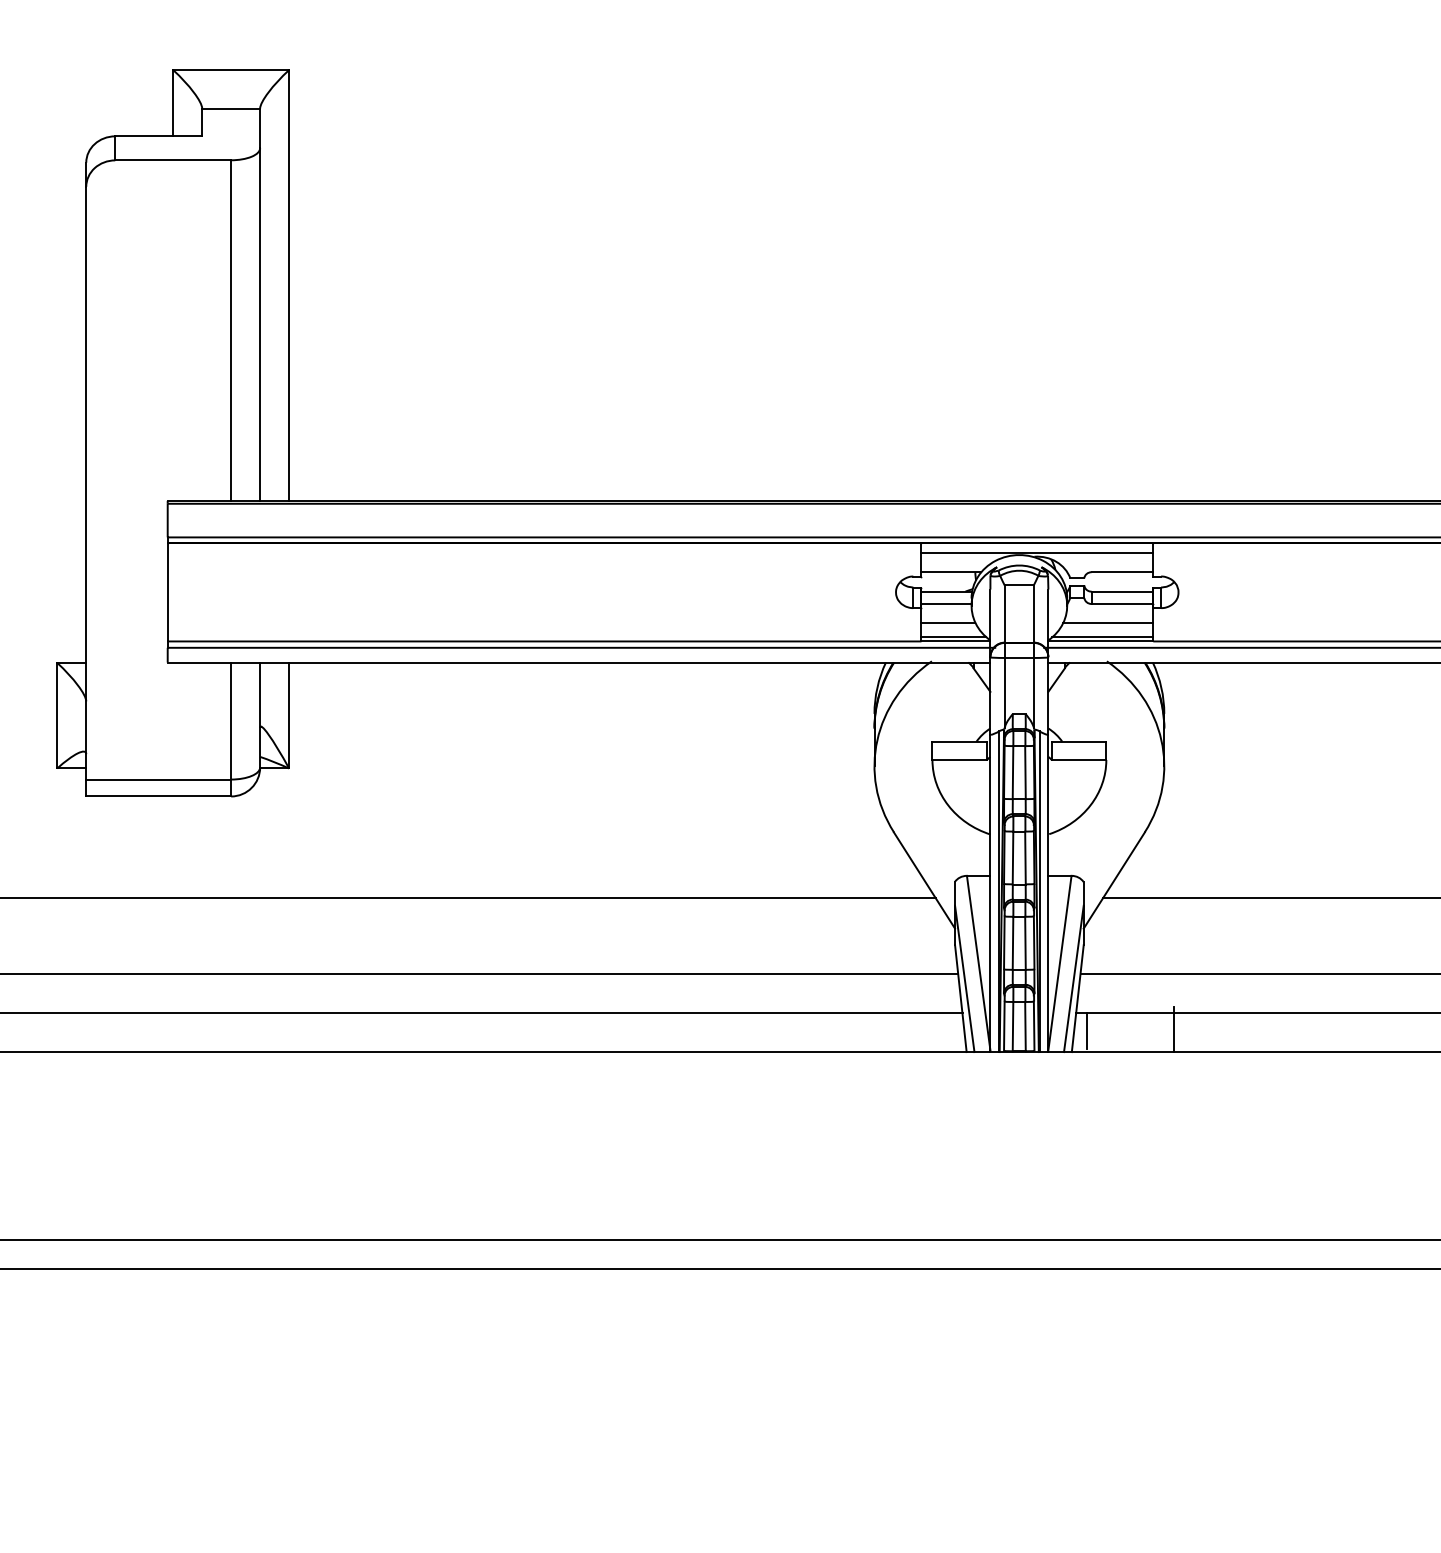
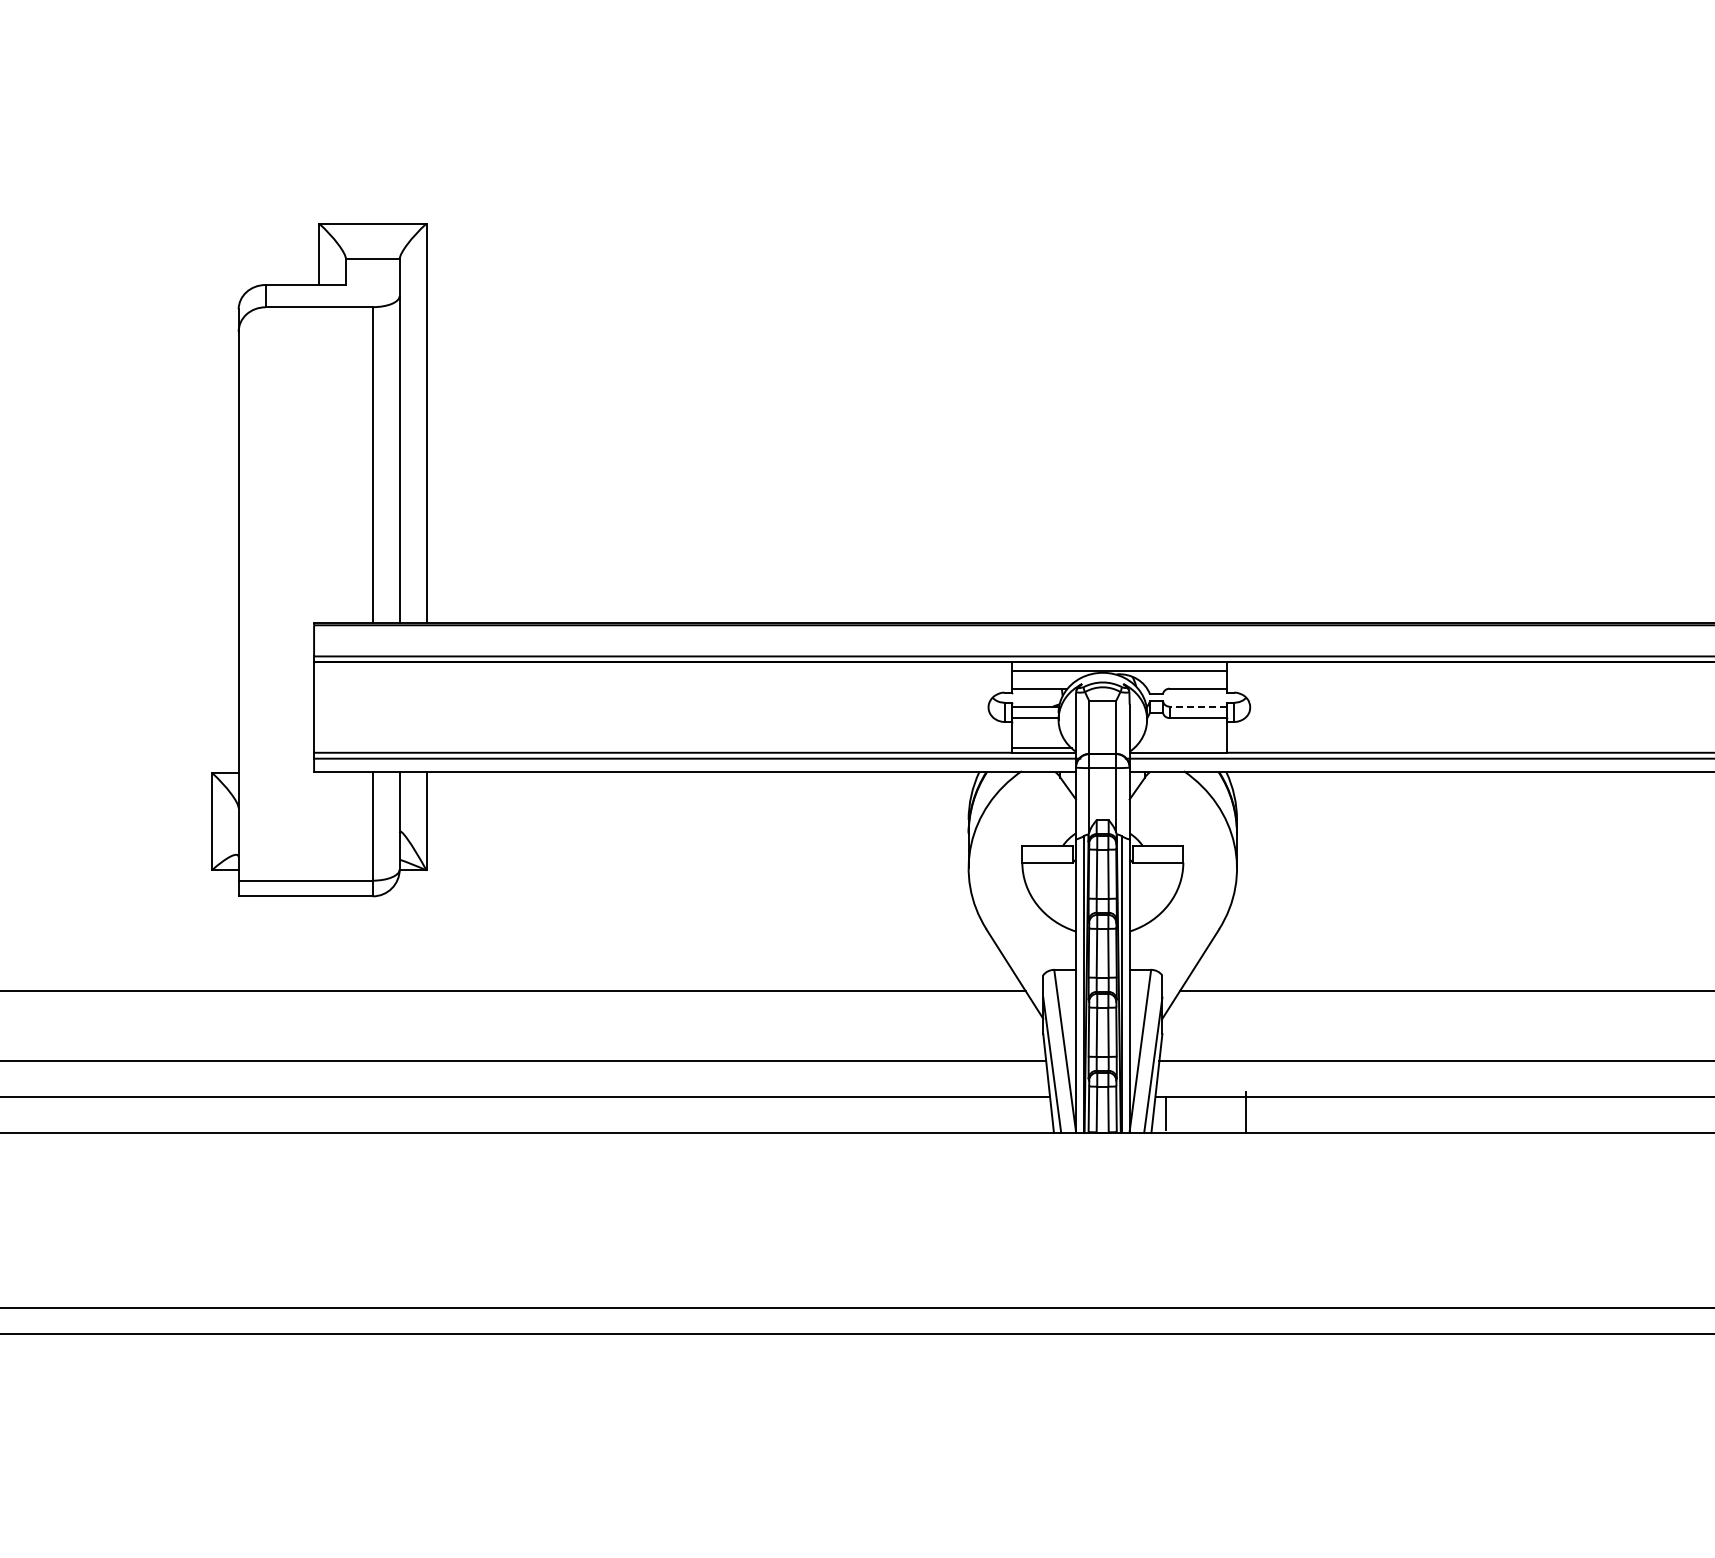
line: (1122, 591) -> (1198, 706), solid -> dashed
line: (948, 622) -> (1037, 735), removed
line: (1107, 622) -> (1184, 735), removed
line: (1102, 636) -> (1179, 748), removed

